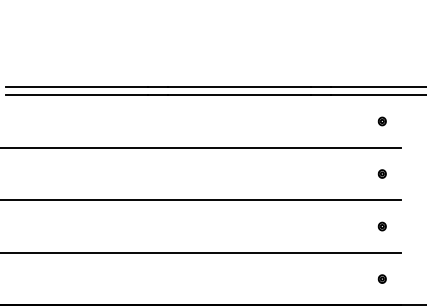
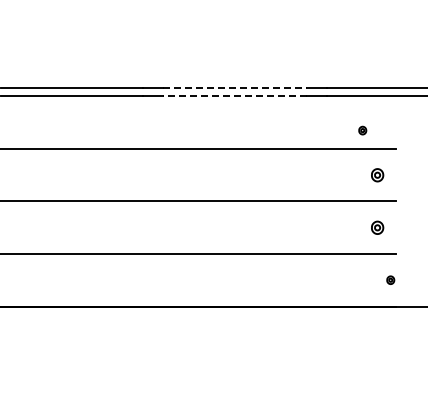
line: (239, 87) -> (234, 88), solid -> dashed
line: (239, 95) -> (234, 96), solid -> dashed
part: (382, 121) -> (362, 130), moved
part: (382, 173) -> (377, 174), size x1.6
part: (382, 226) -> (377, 227), size x1.6
part: (382, 278) -> (390, 279), moved

